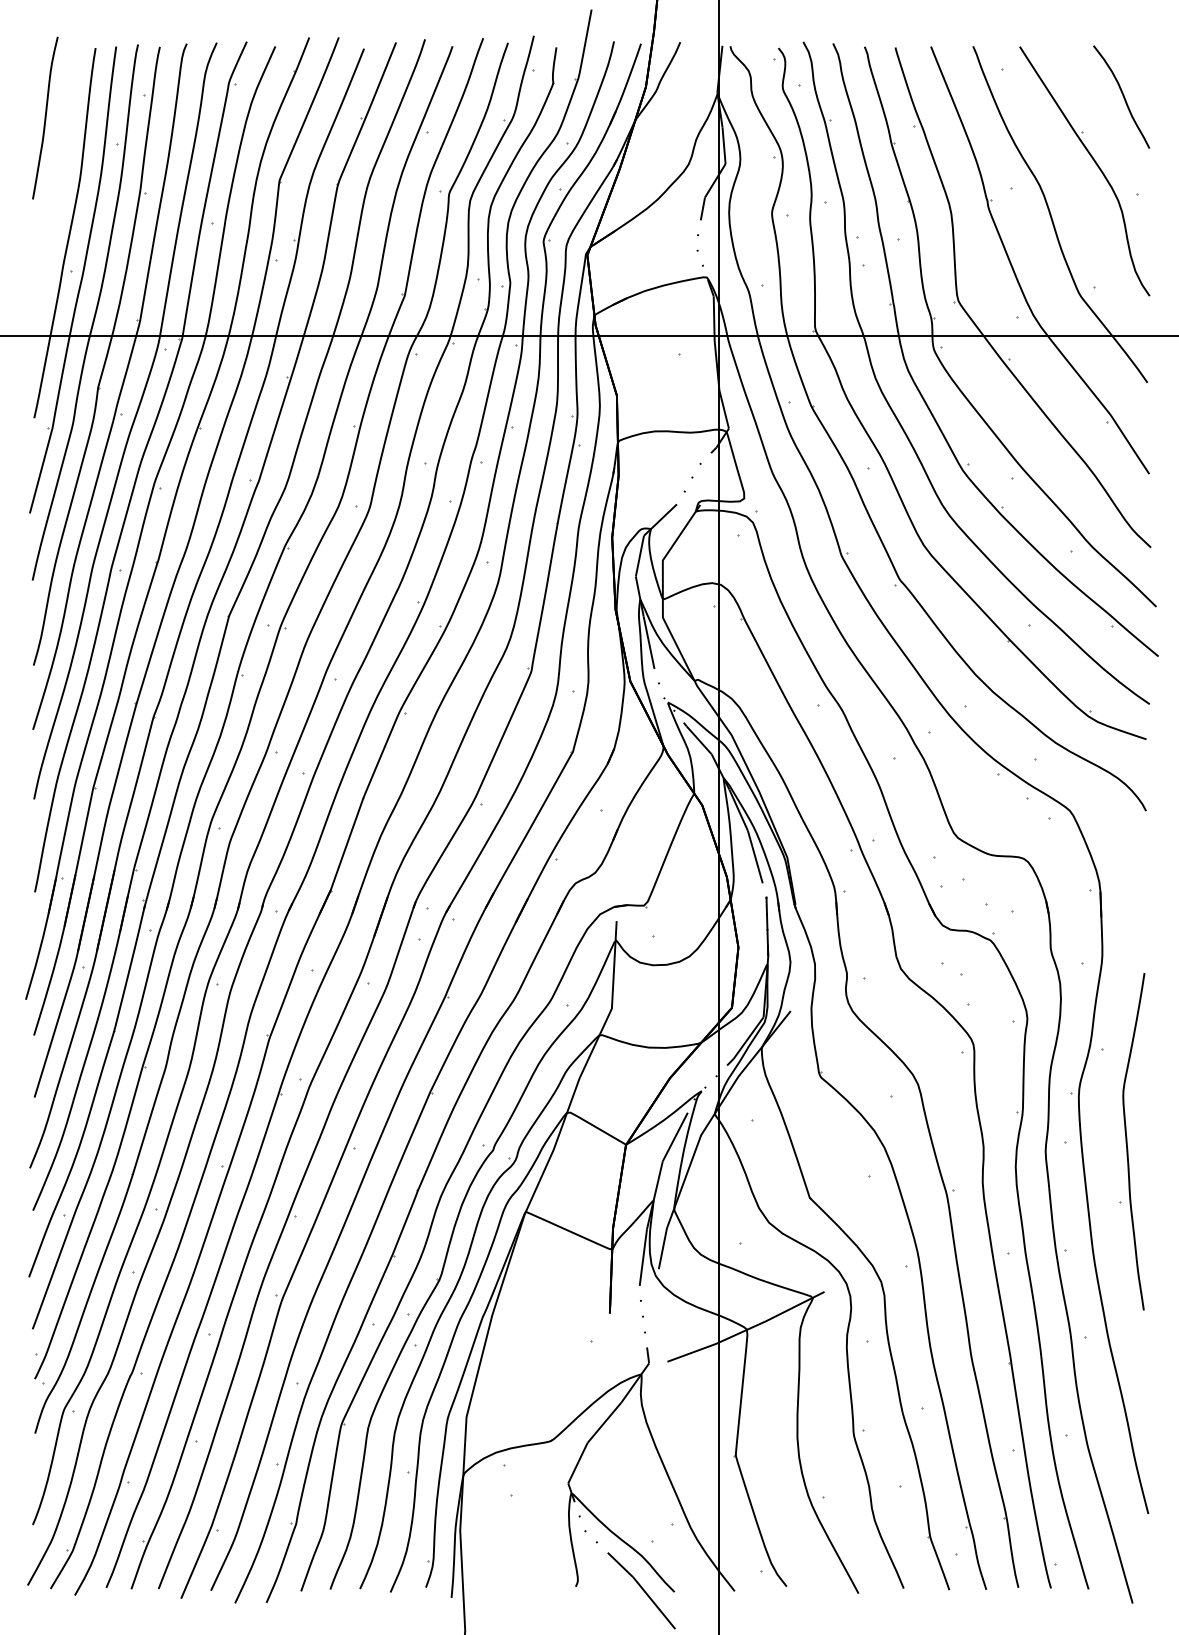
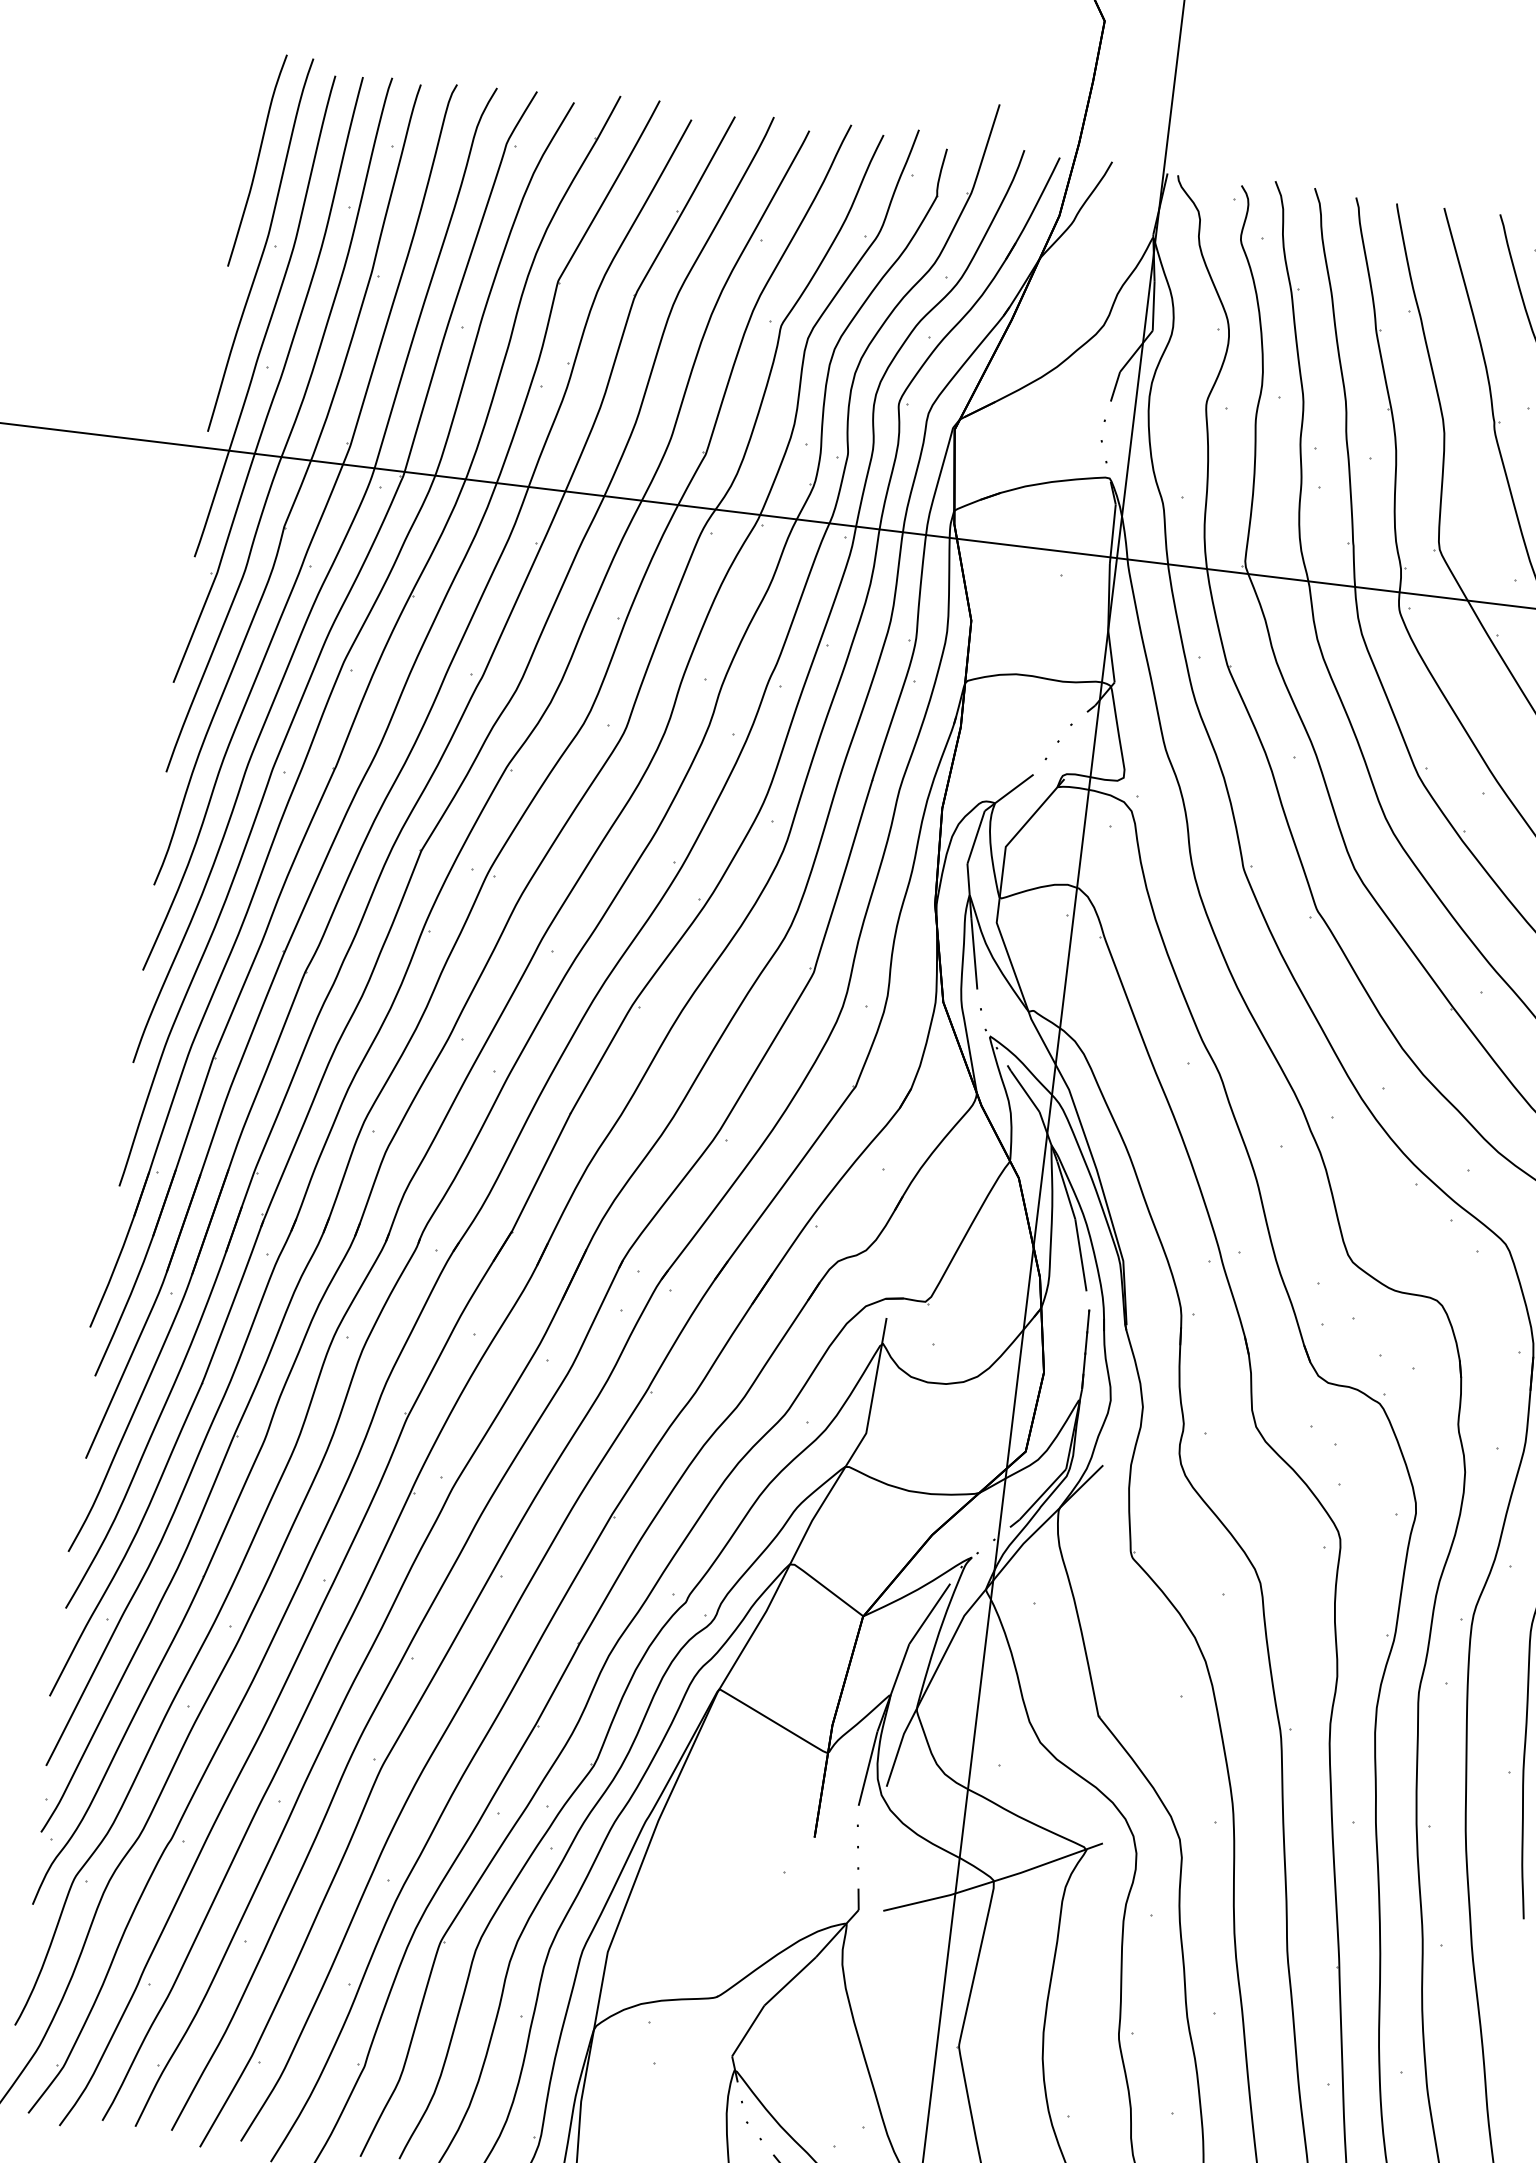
part: (55, 180) -> (260, 245), added

